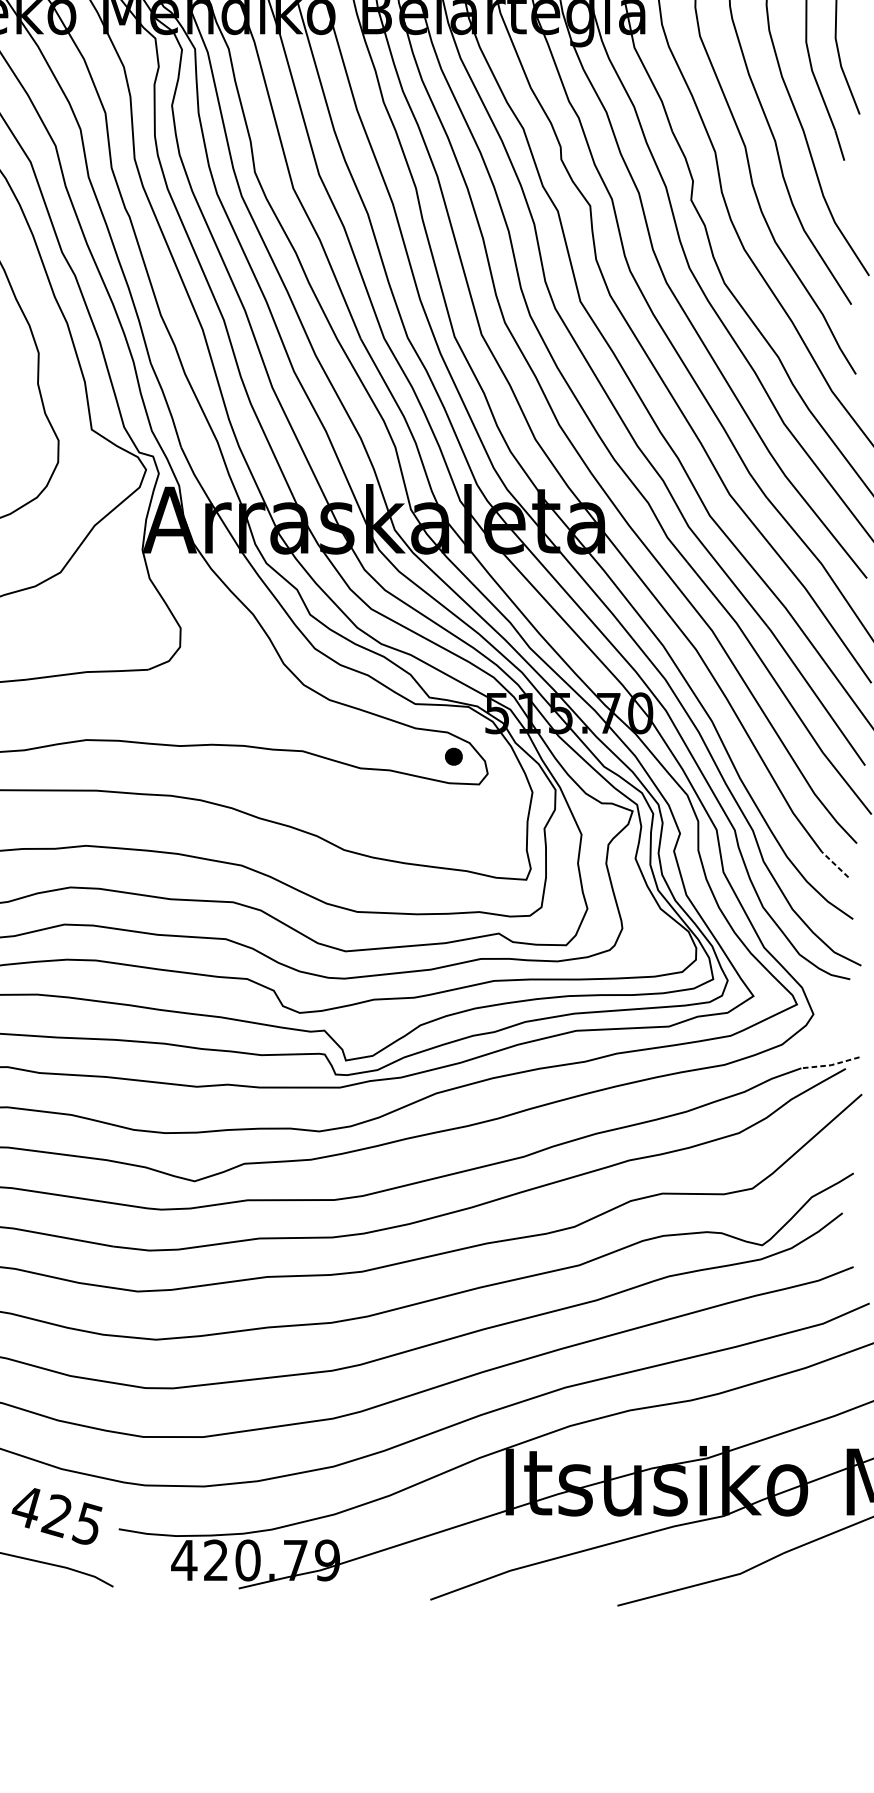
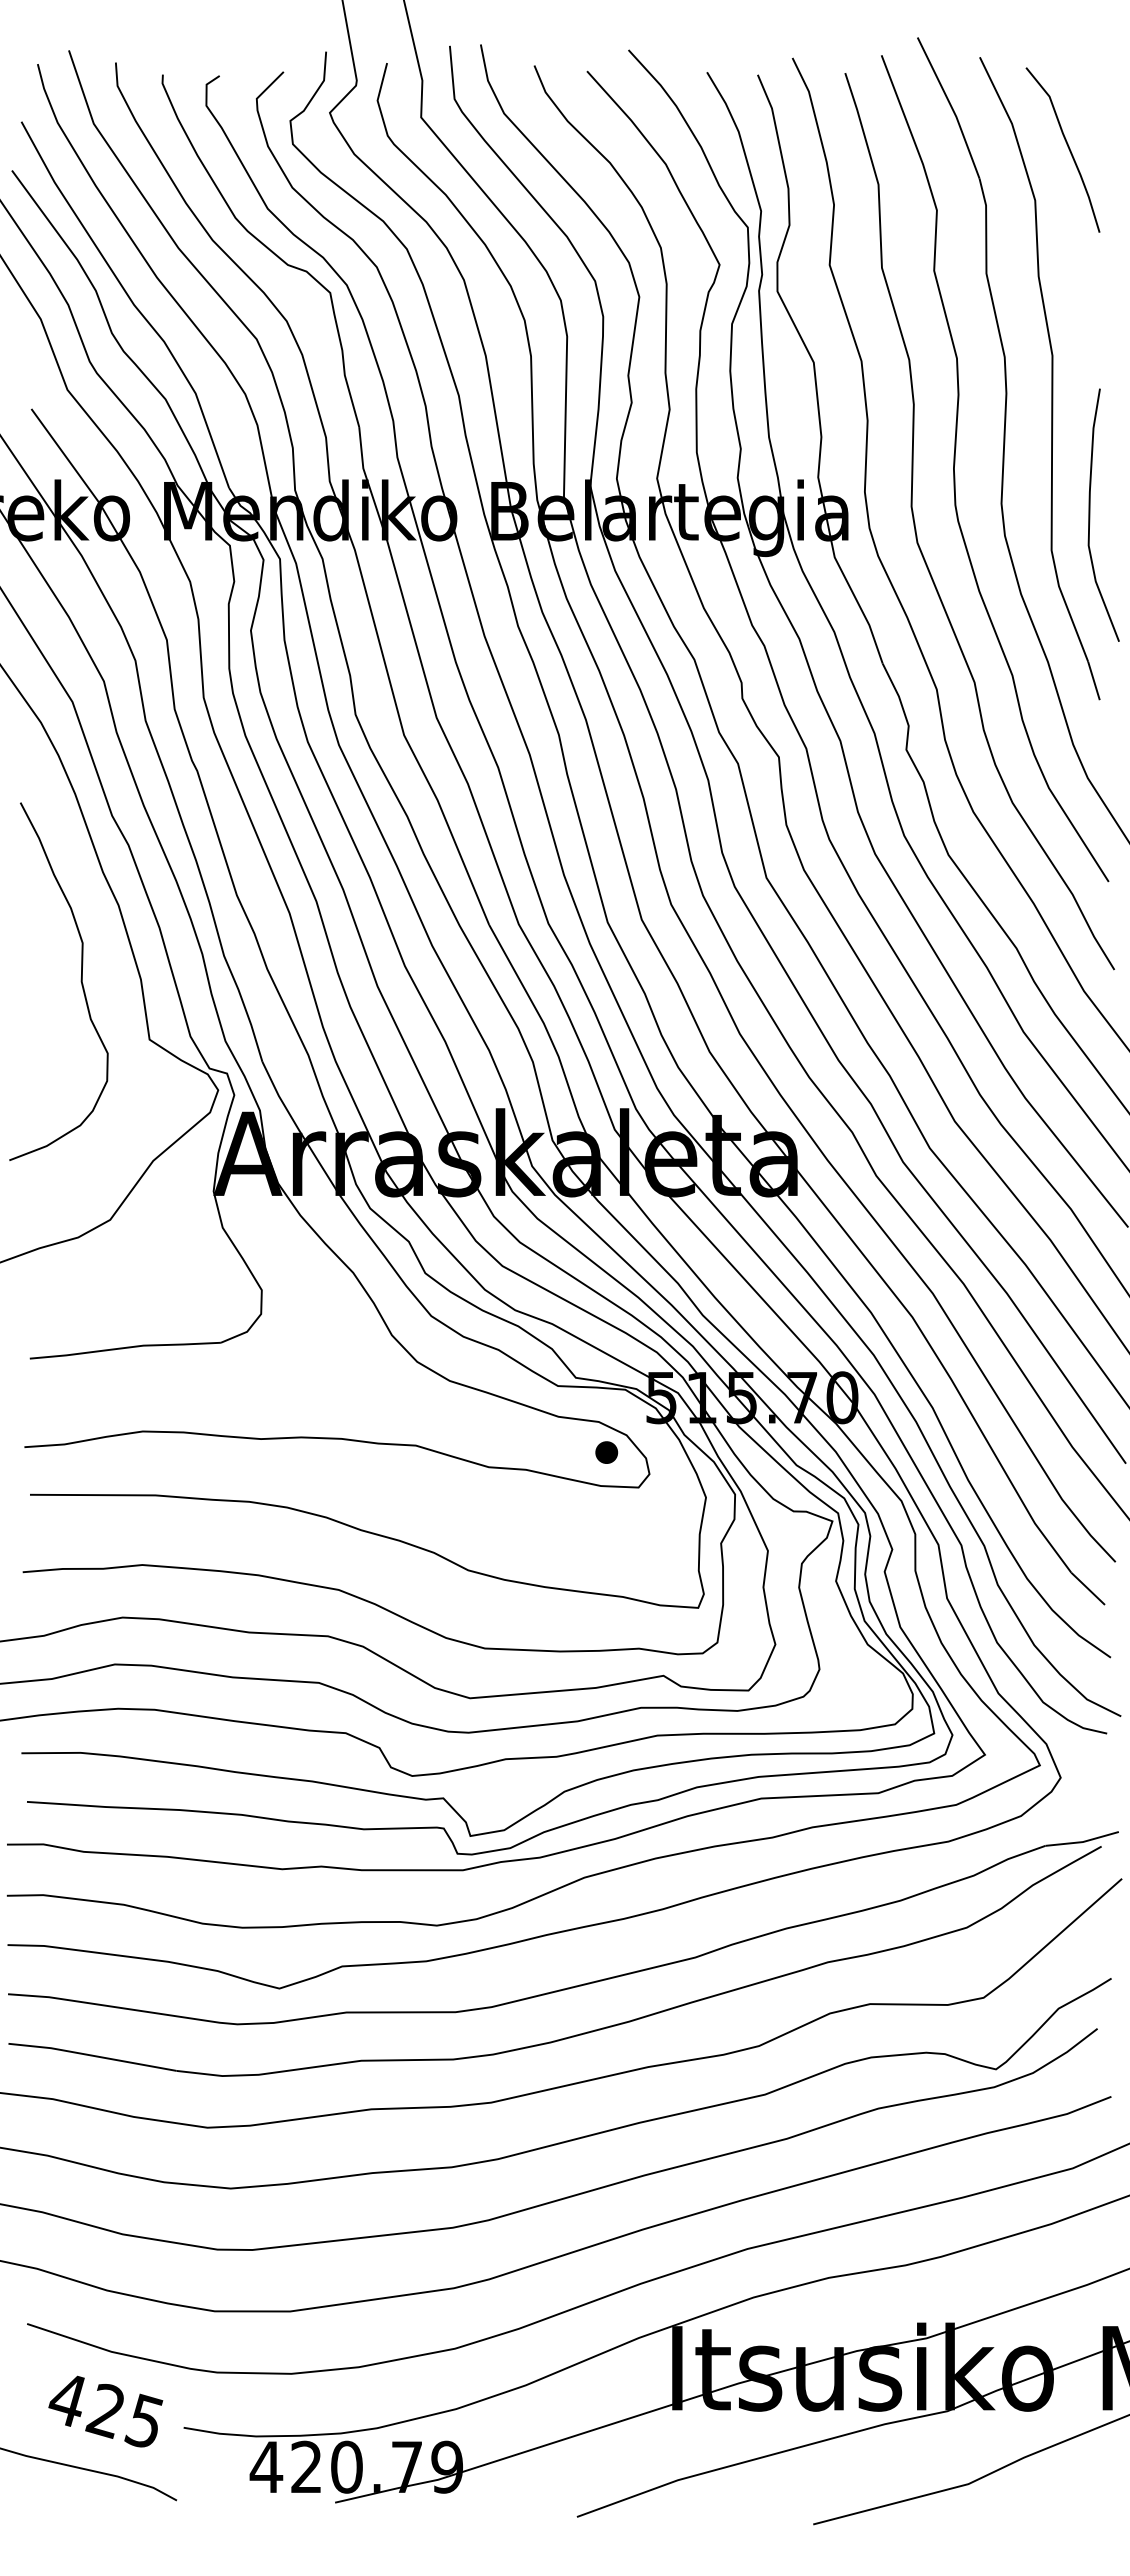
line: (834, 864) -> (1087, 1588), dashed -> solid
line: (830, 1065) -> (1082, 1842), dashed -> solid

